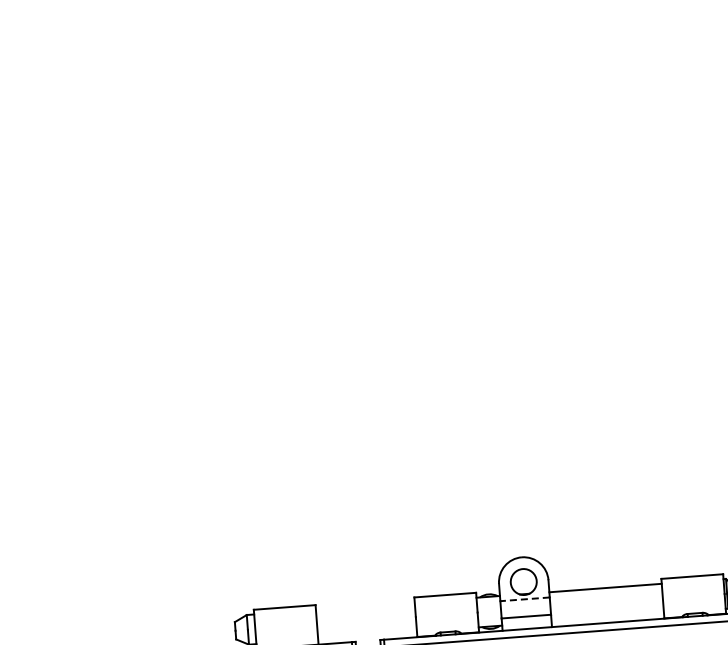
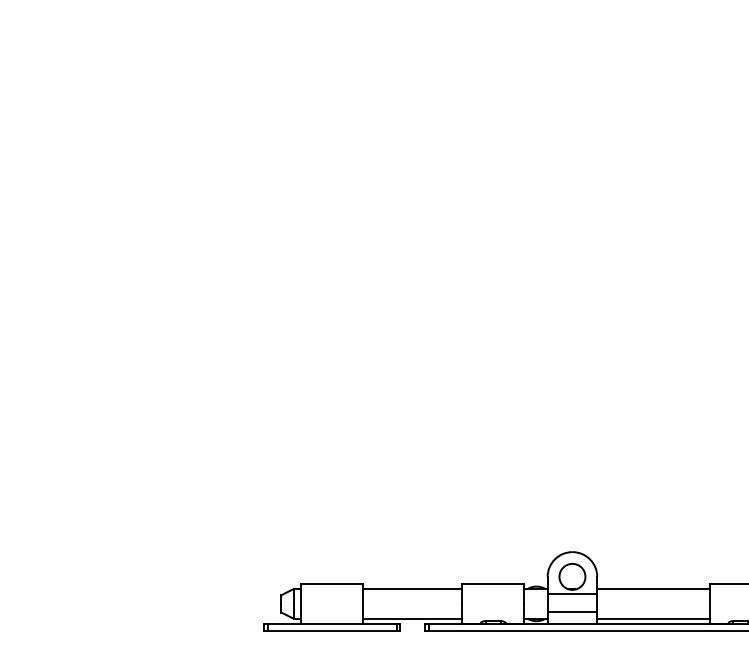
line: (525, 599) -> (572, 594), dashed -> solid
line: (365, 606) -> (412, 589), added
line: (607, 617) -> (653, 618), added
line: (367, 635) -> (412, 618), added

